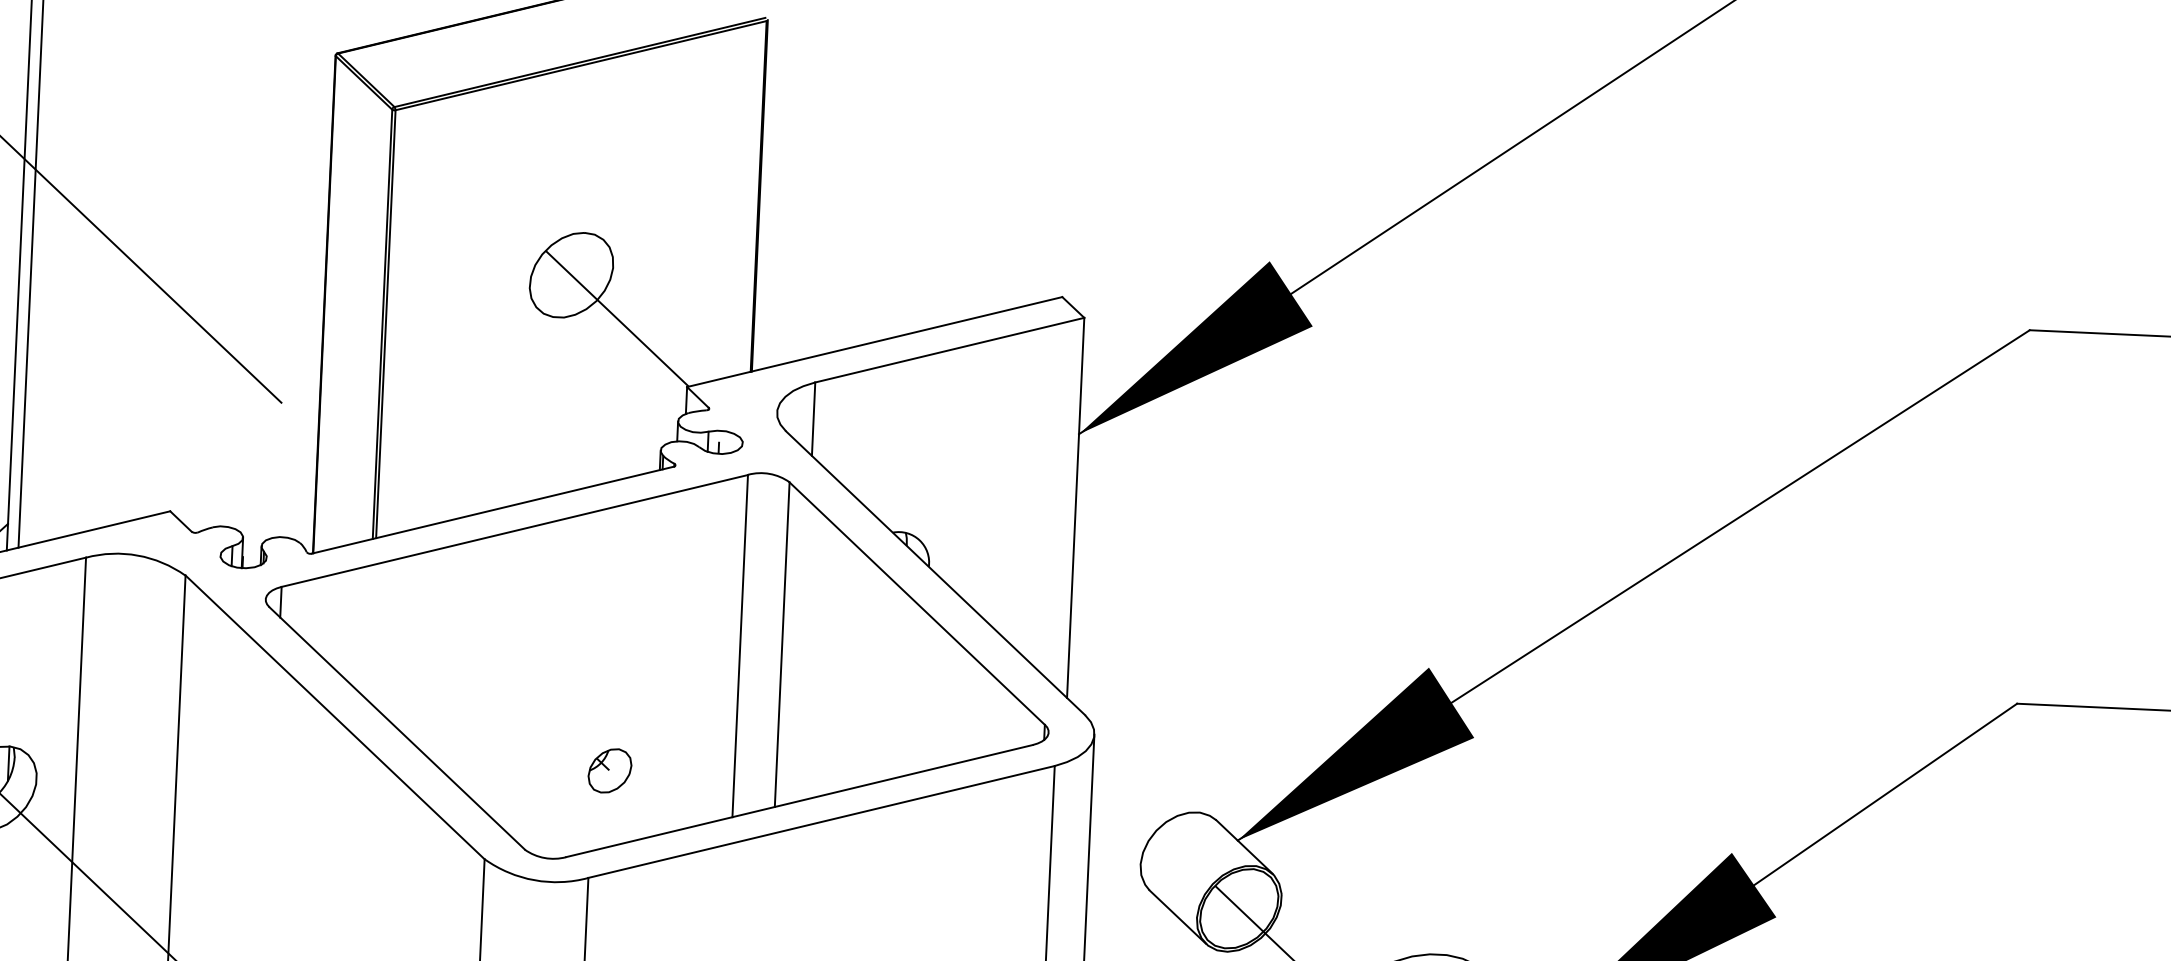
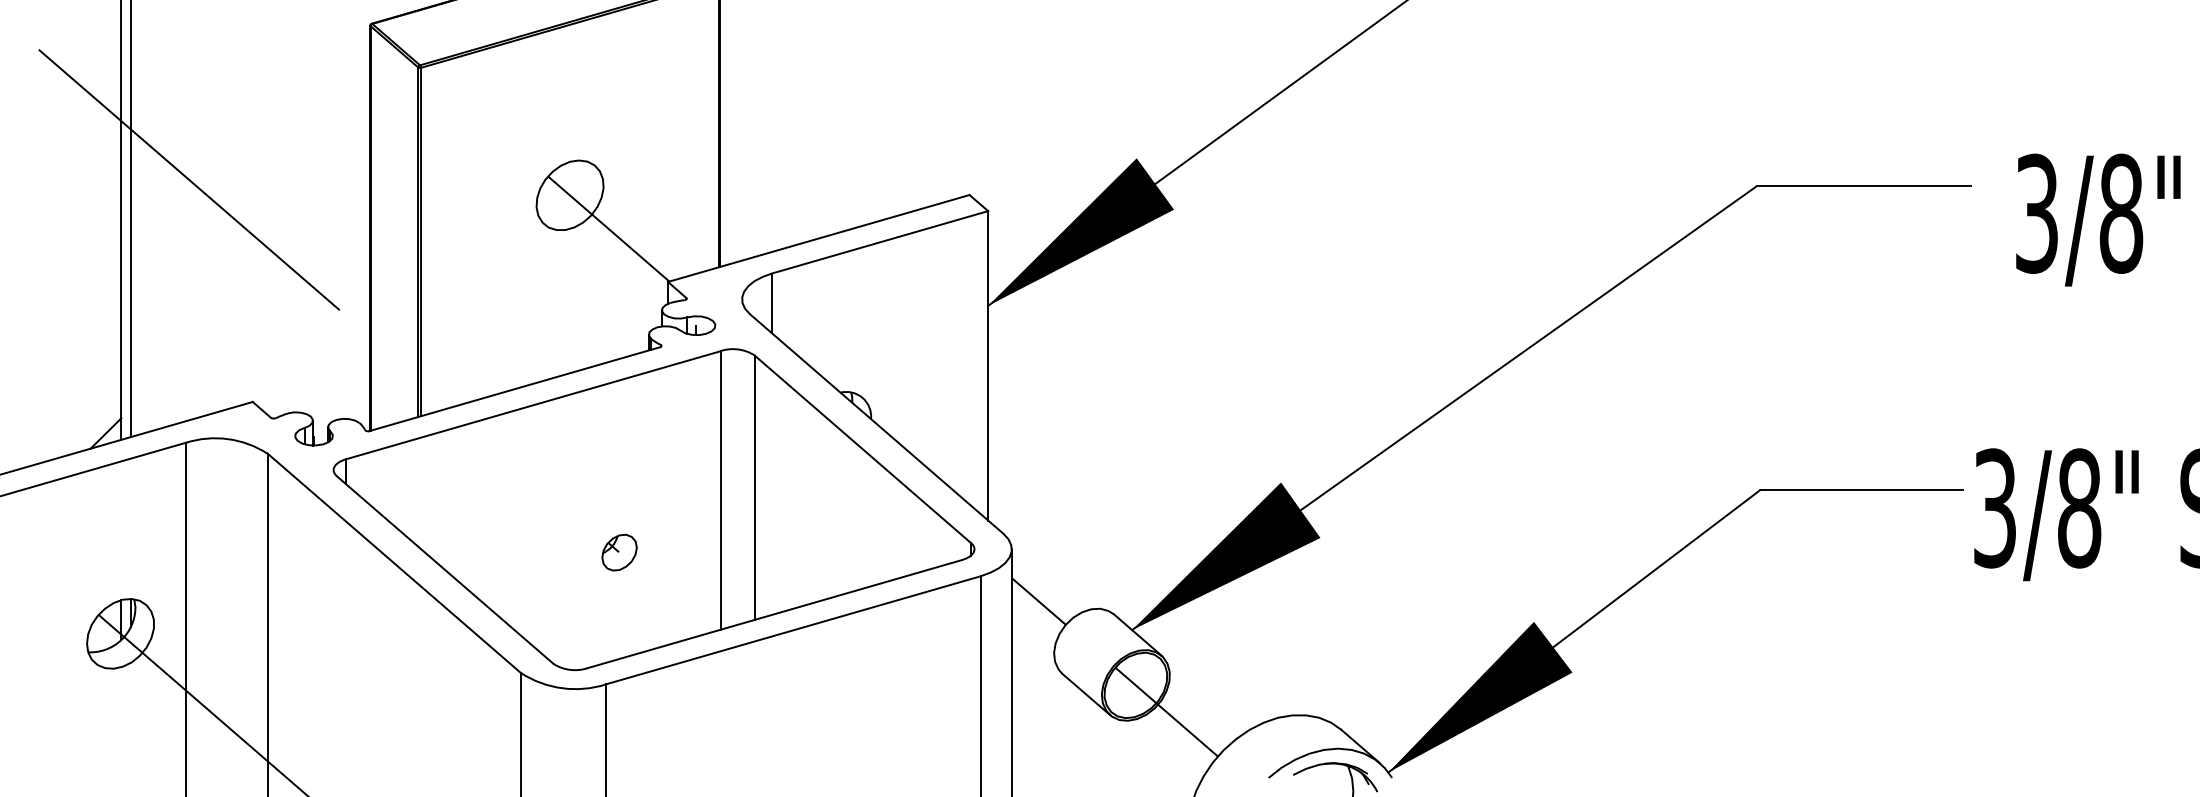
part: (609, 770) -> (619, 552), moved
line: (1124, 800) -> (1038, 601), added

